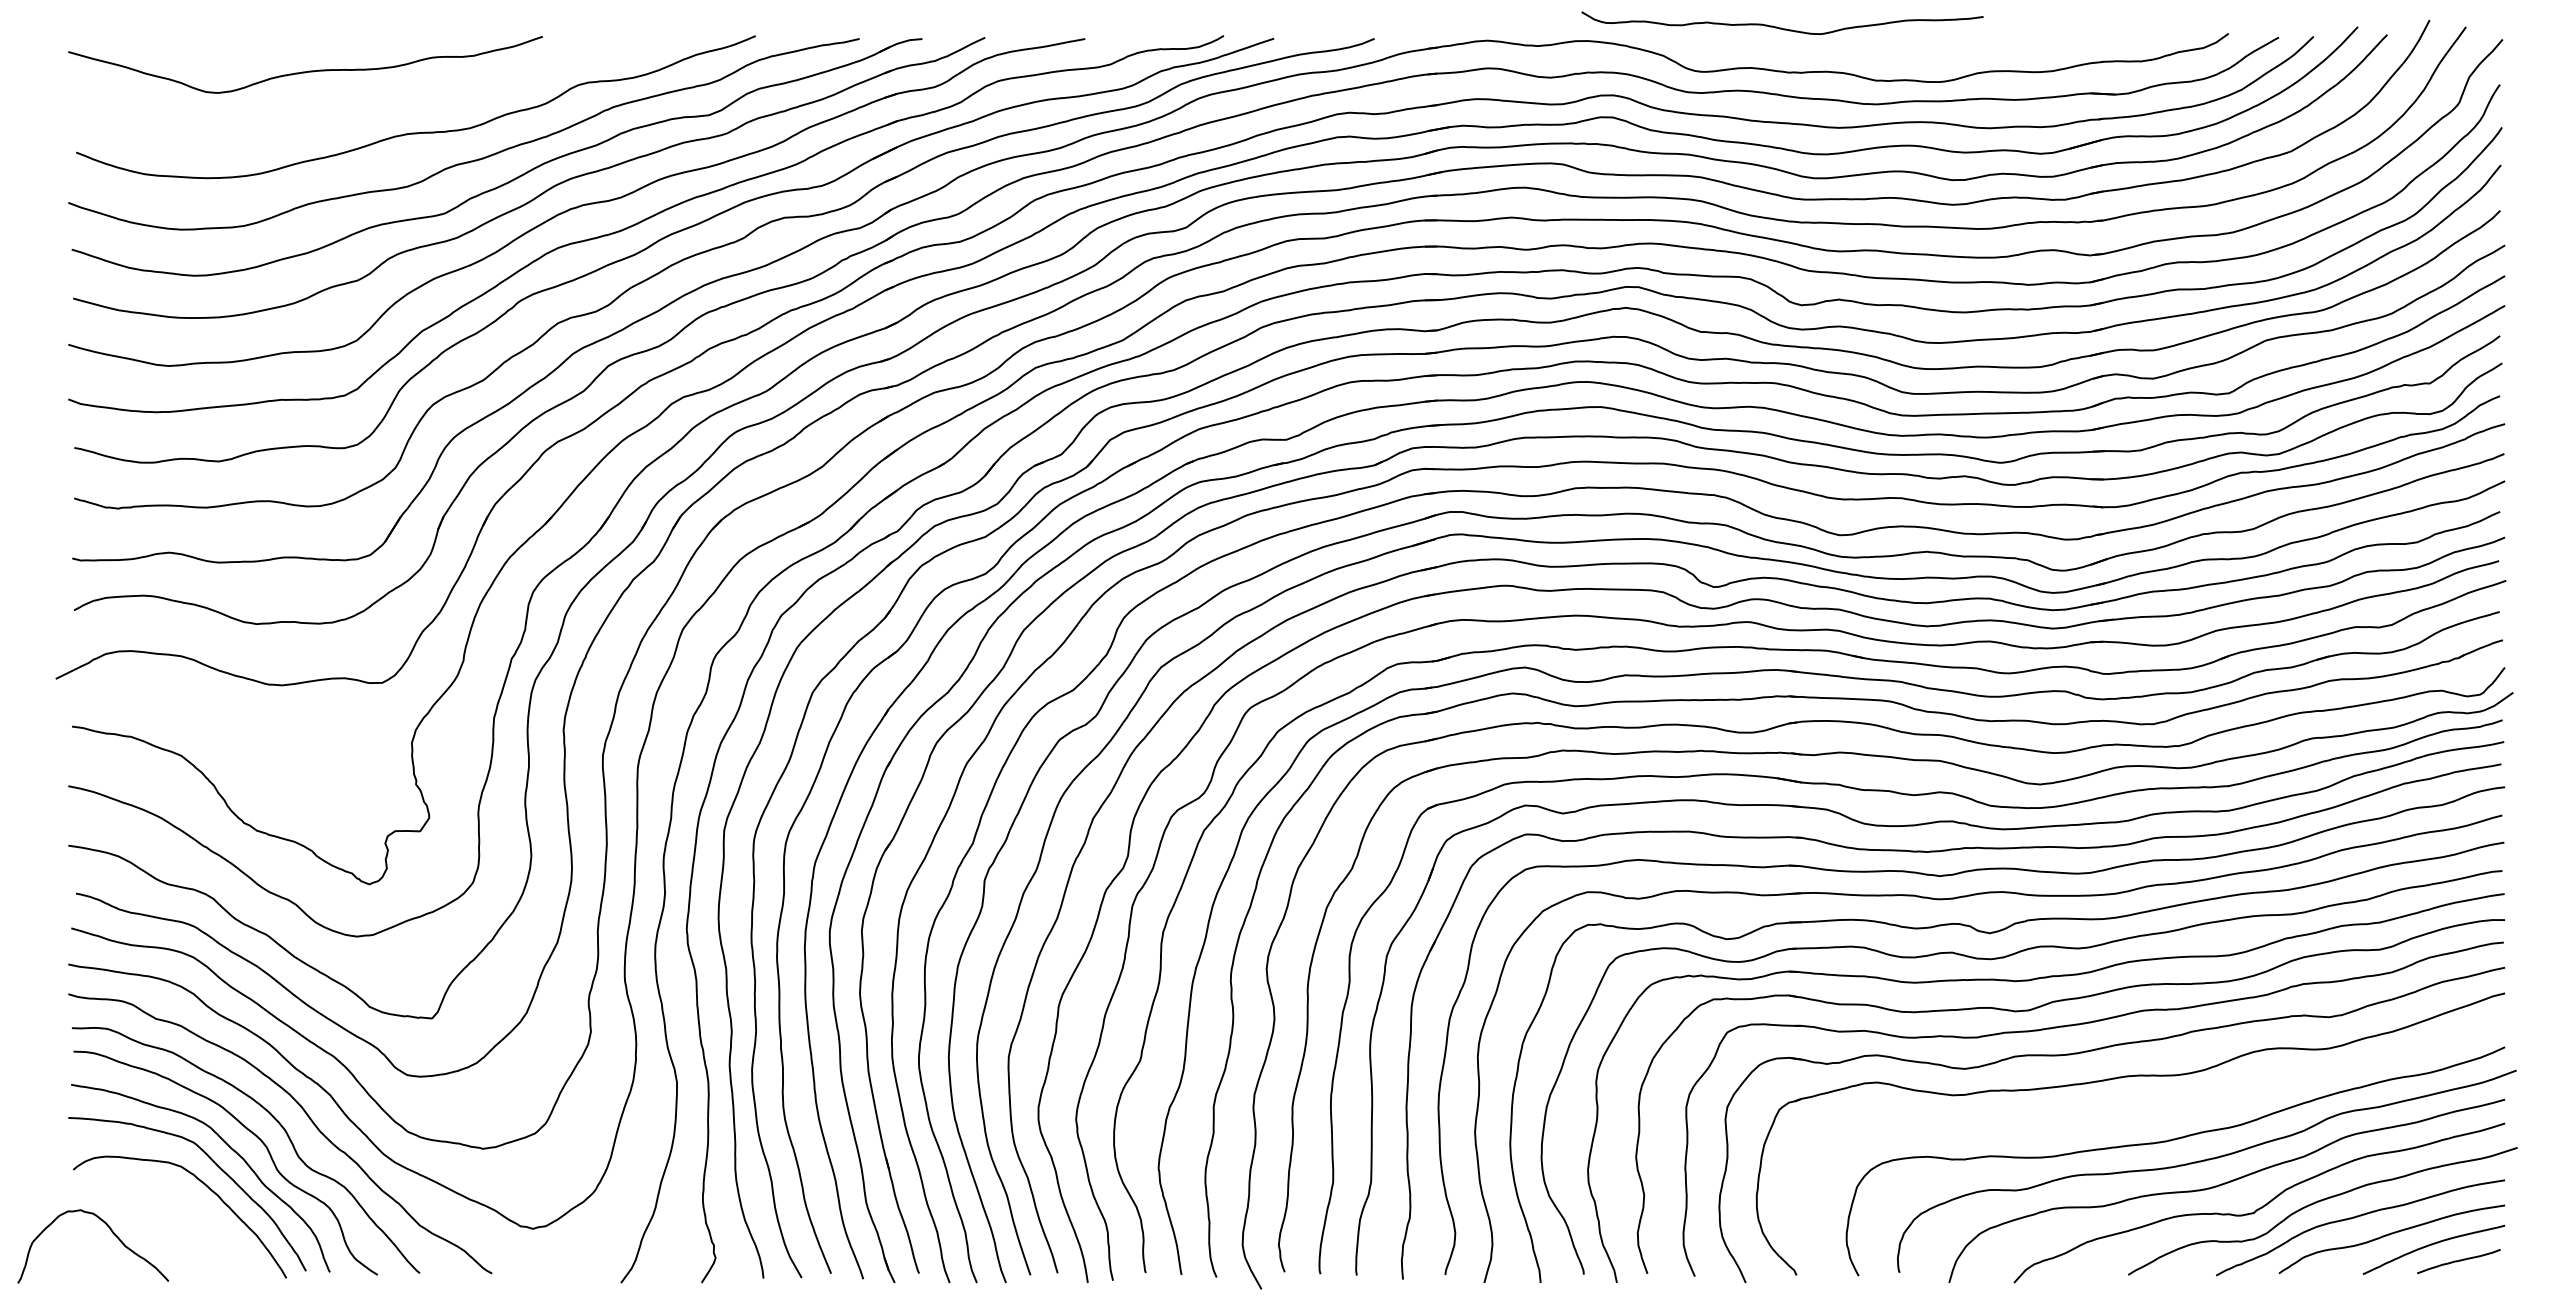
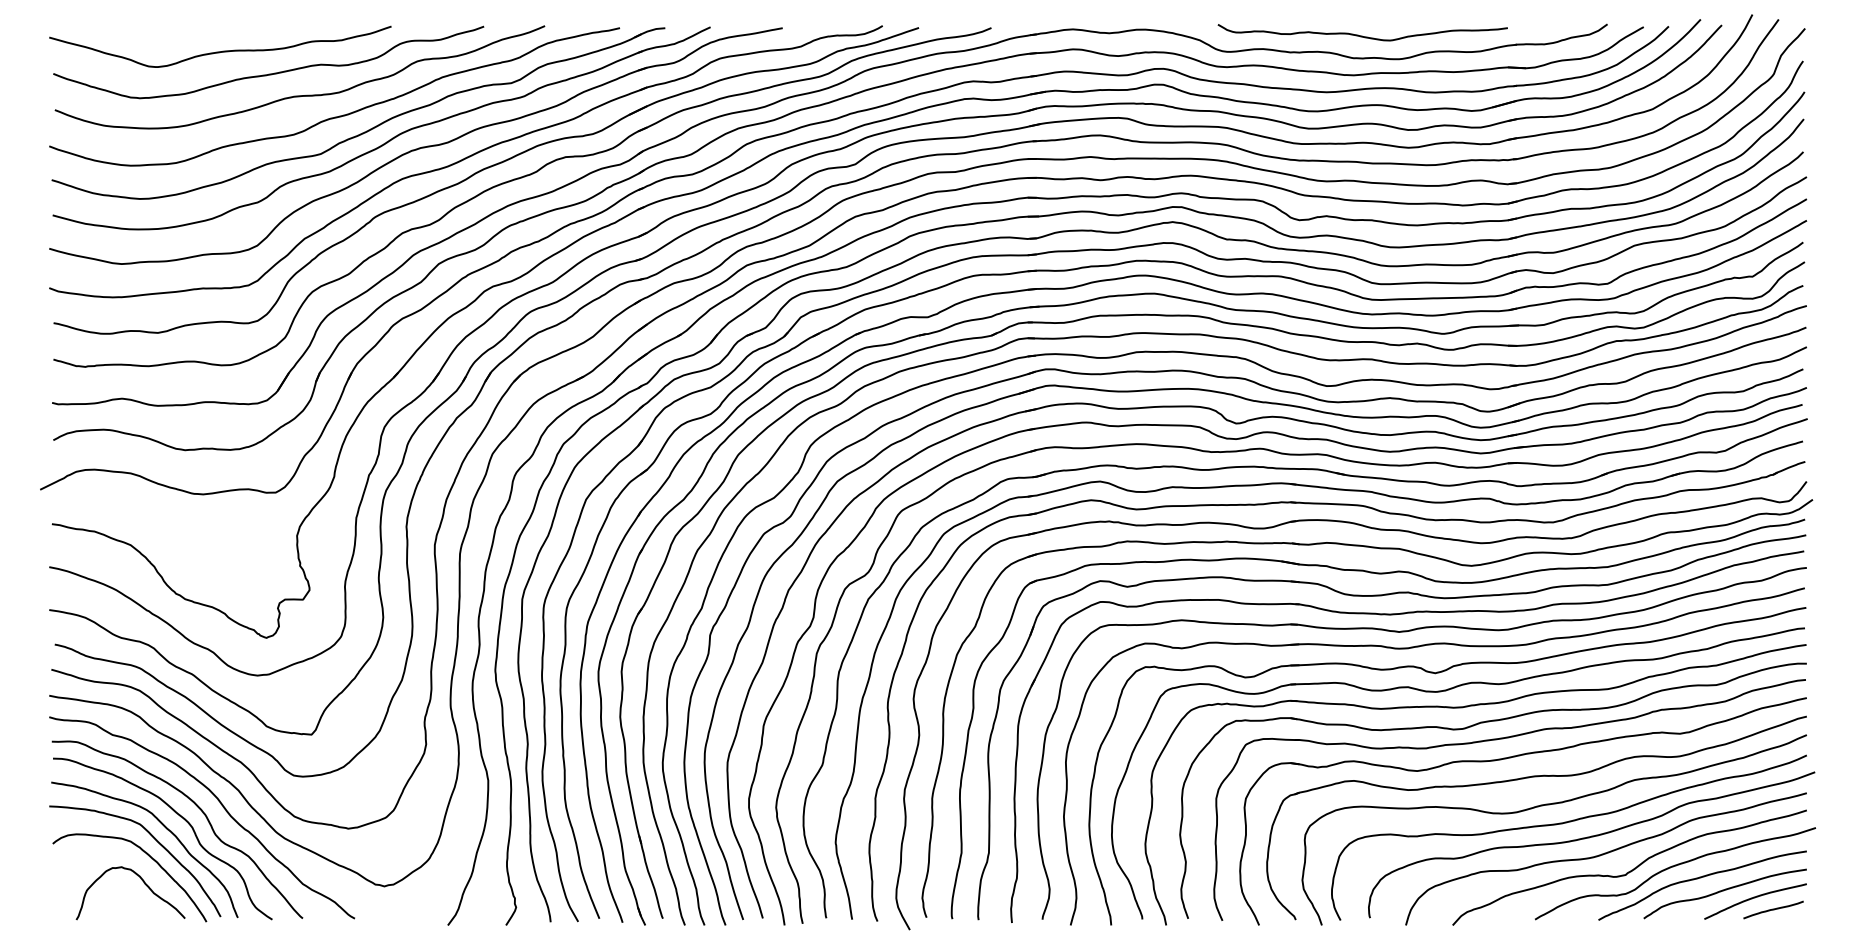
curve: (1781, 27) -> (1362, 35), moved
curve: (377, 101) -> (272, 73), added
curve: (2146, 1116) -> (1548, 805), added
curve: (111, 1232) -> (143, 883), moved

